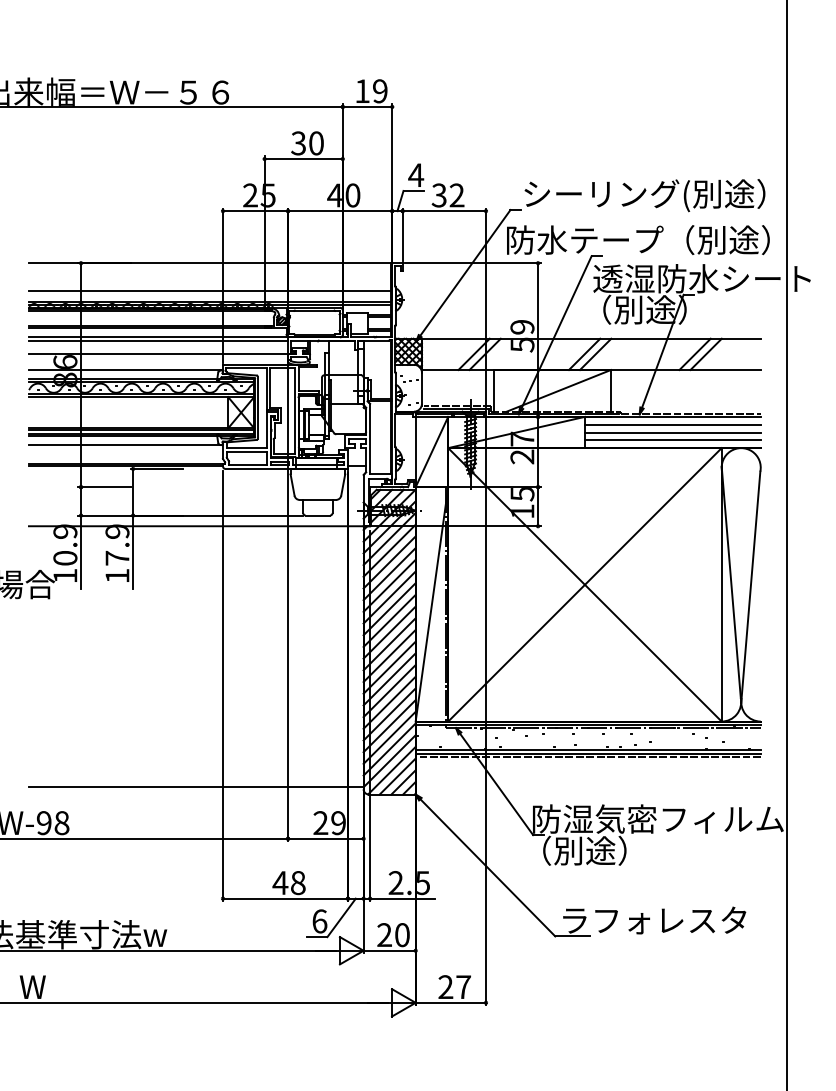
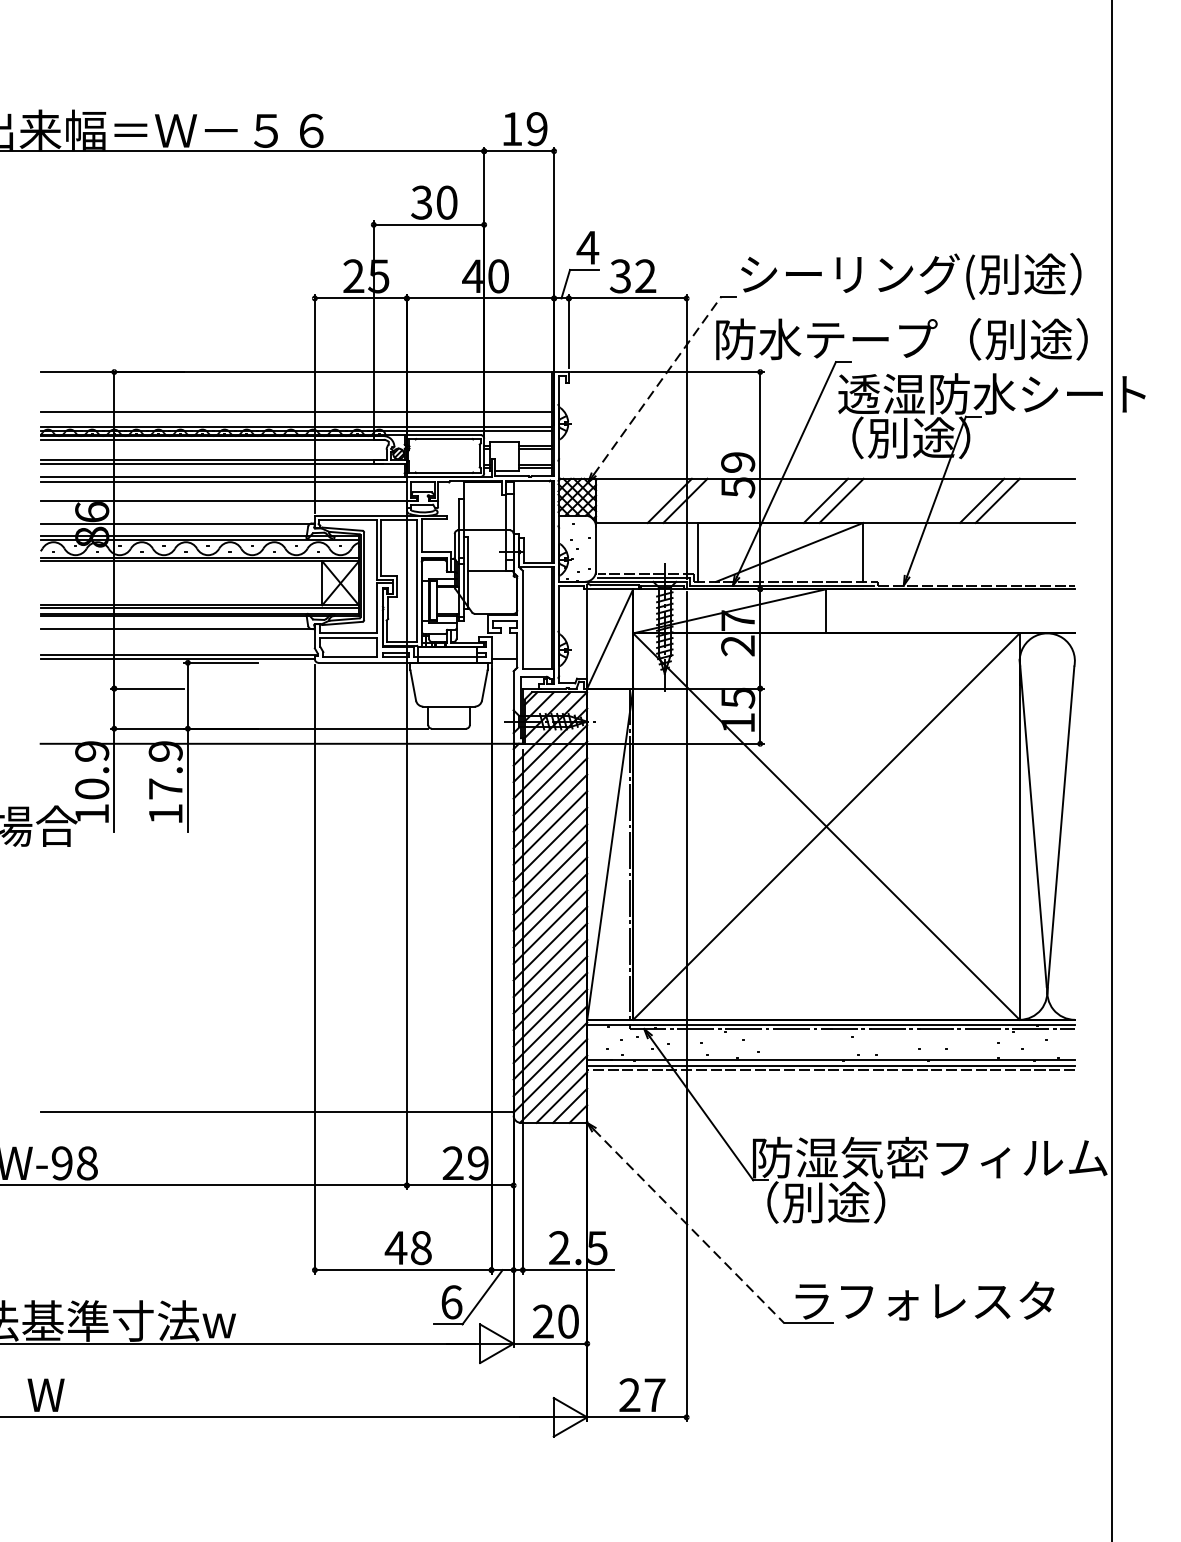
line: (465, 273) -> (657, 386), solid -> dashed
line: (672, 424) -> (950, 599), removed
line: (672, 432) -> (950, 611), removed
line: (672, 440) -> (950, 622), removed
line: (488, 868) -> (690, 1227), solid -> dashed

